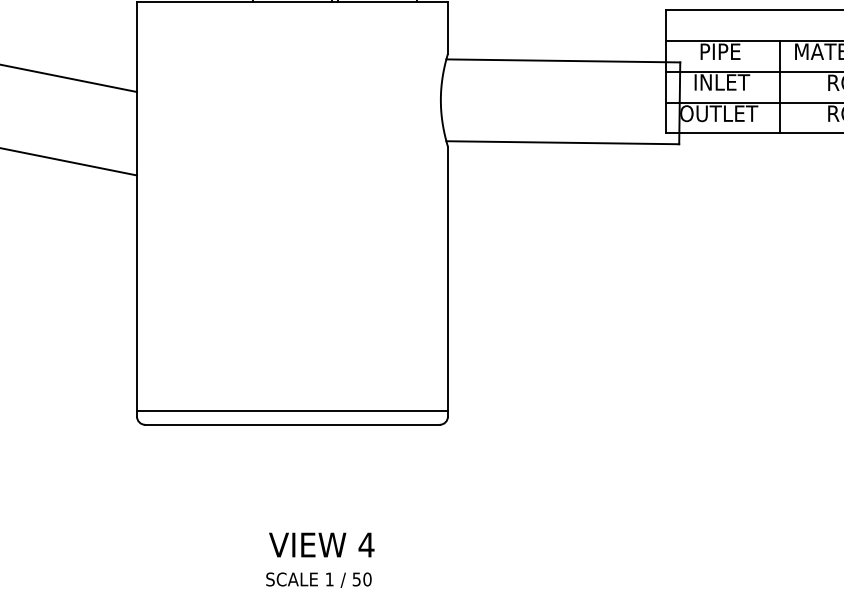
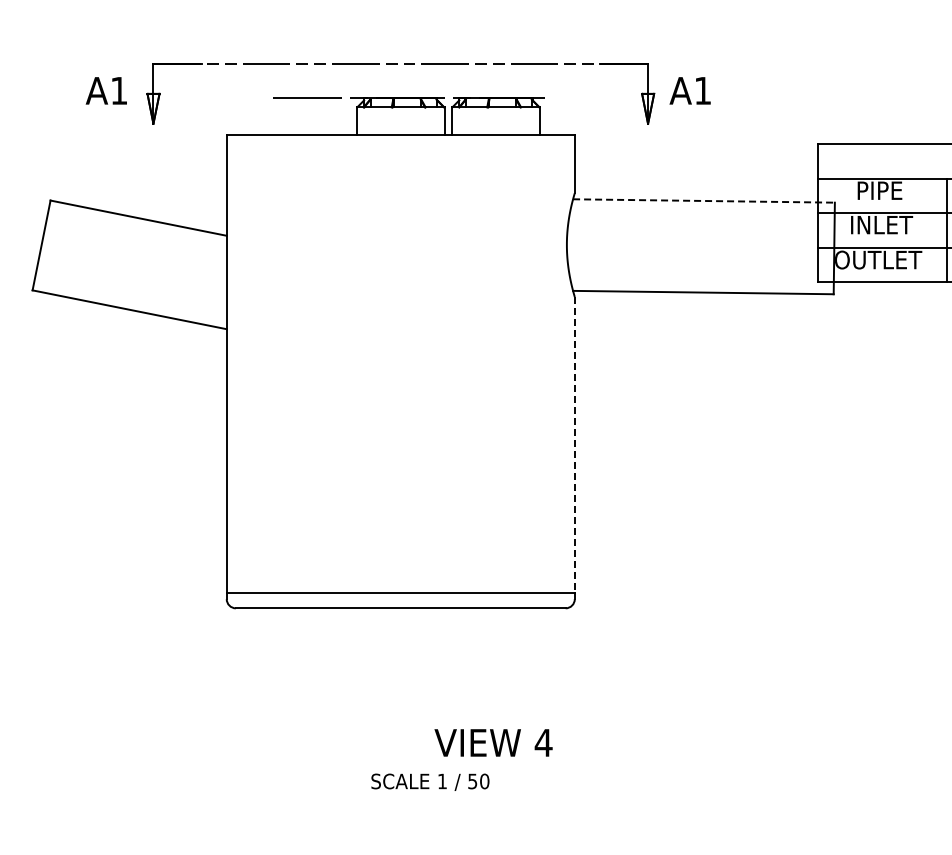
line: (562, 60) -> (703, 200), solid -> dashed
line: (447, 279) -> (574, 445), solid -> dashed
text: (321, 544) -> (493, 742), moved

